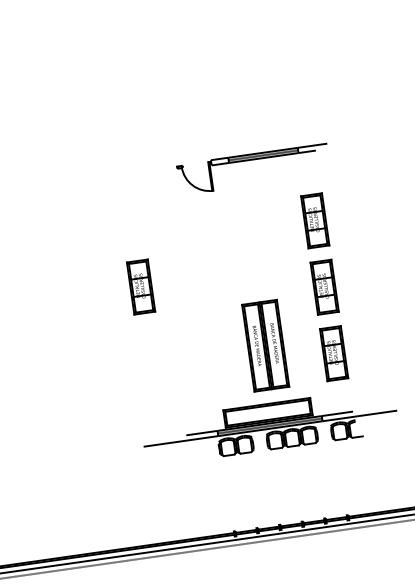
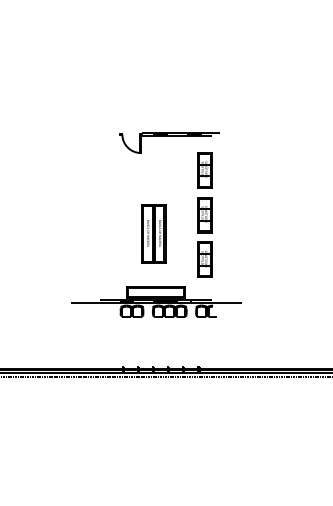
part: (253, 169) -> (169, 142), moved
part: (139, 286) -> (83, 197), removed
part: (264, 344) -> (153, 233), moved

